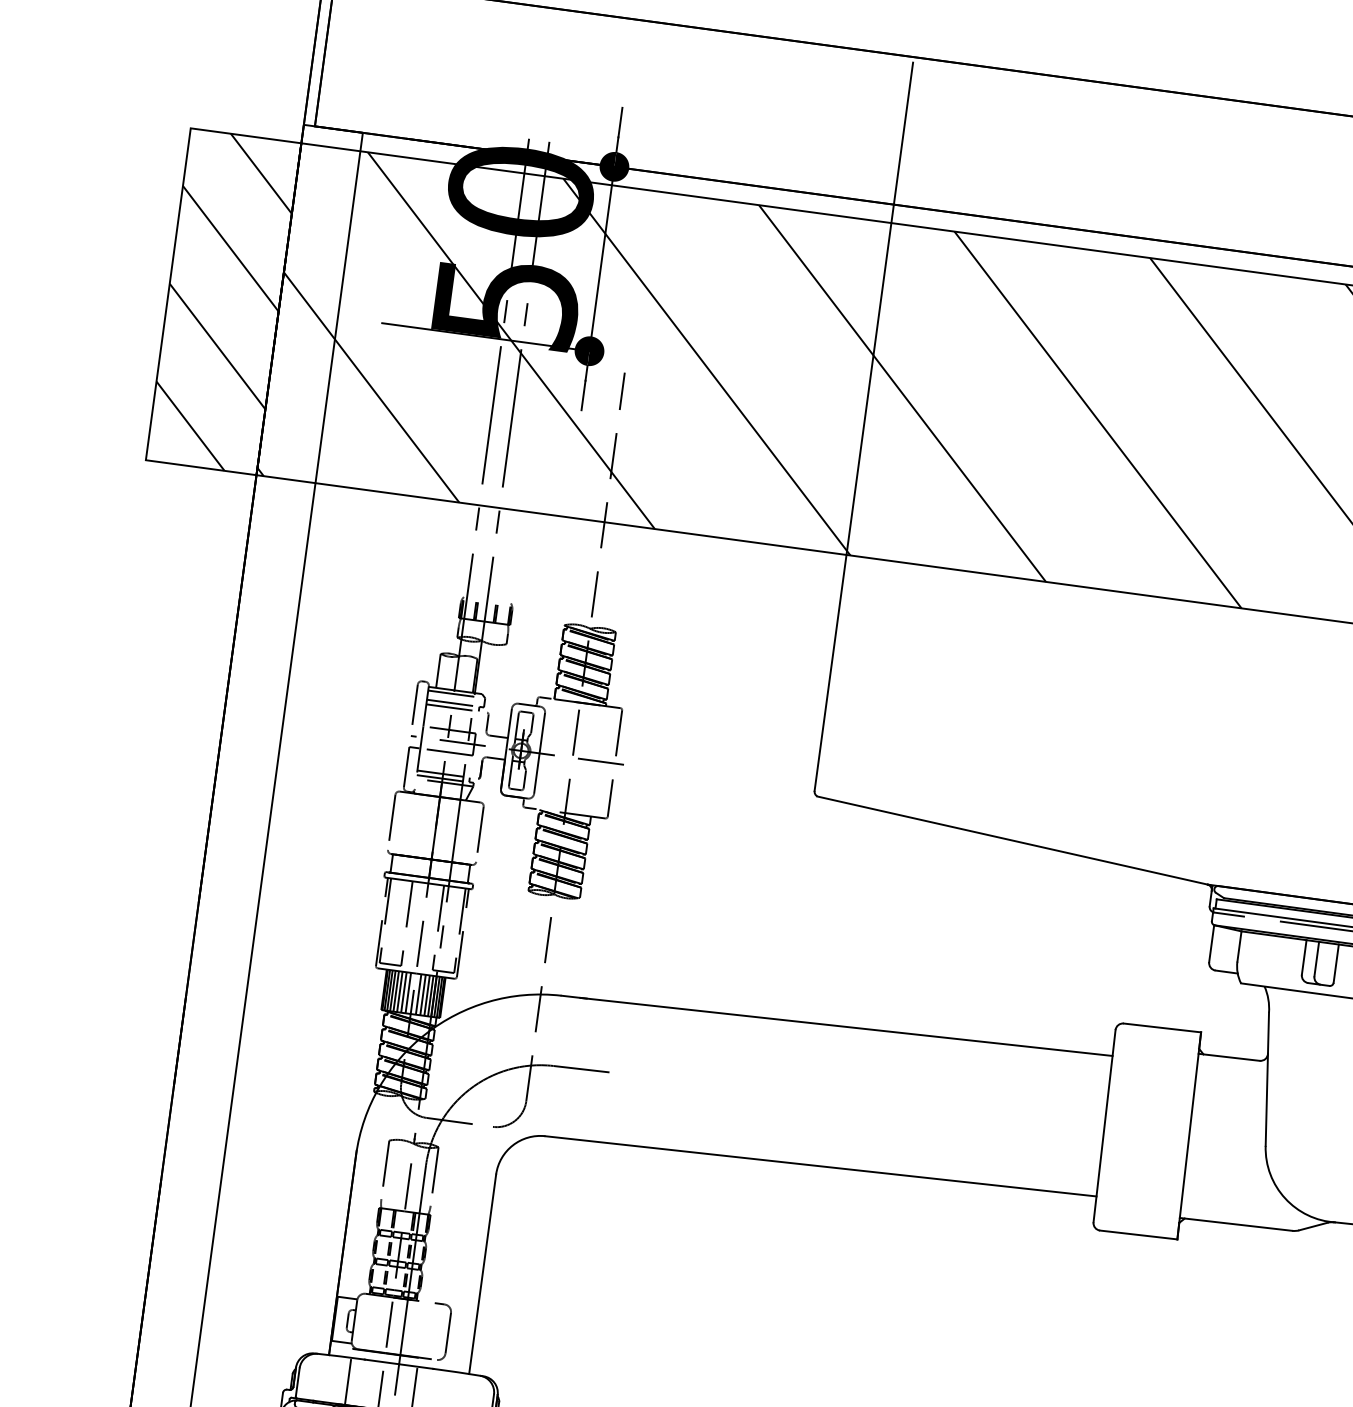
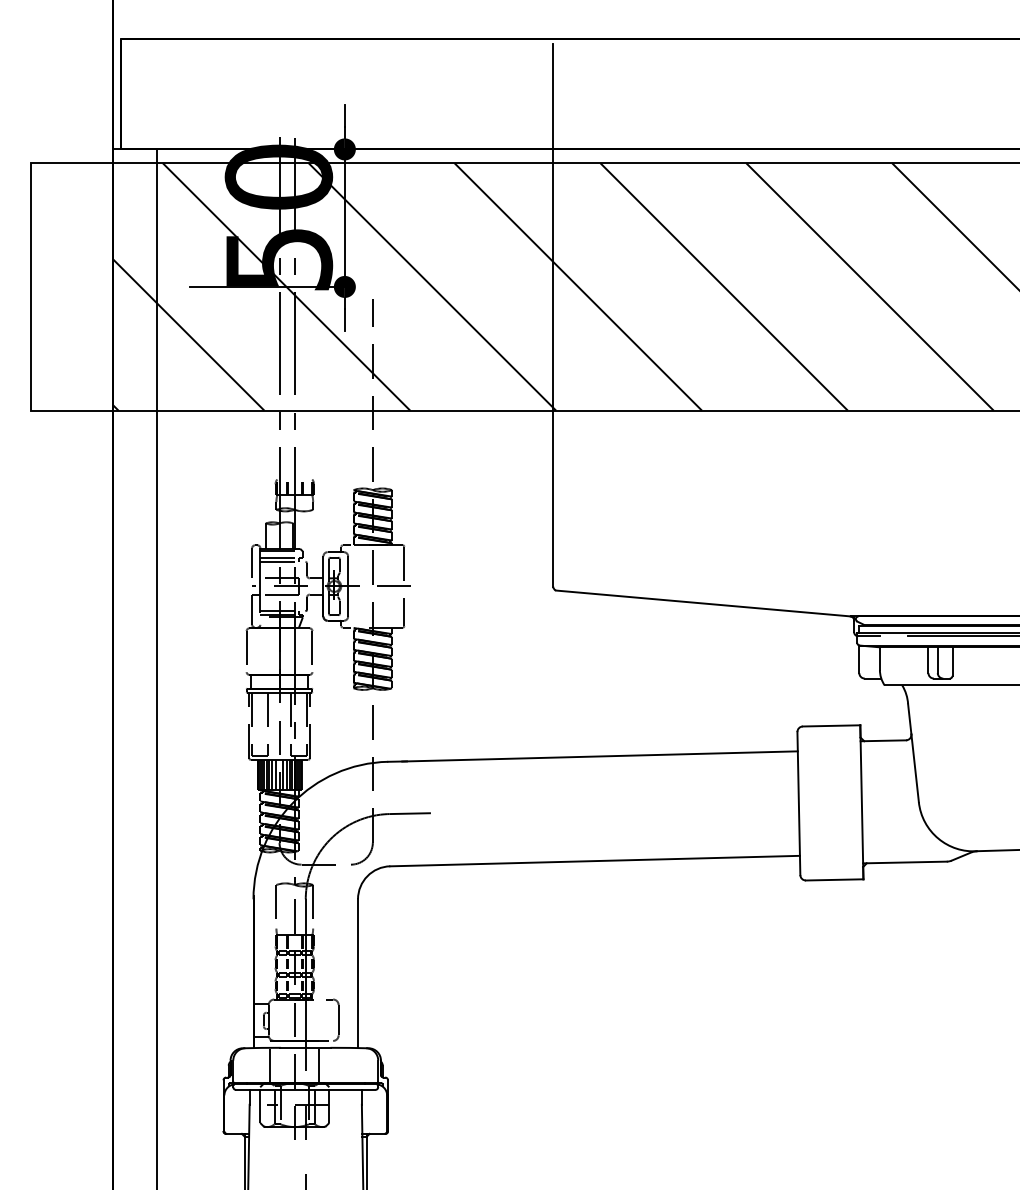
hatch: (223, 301) -> (71, 286), removed

